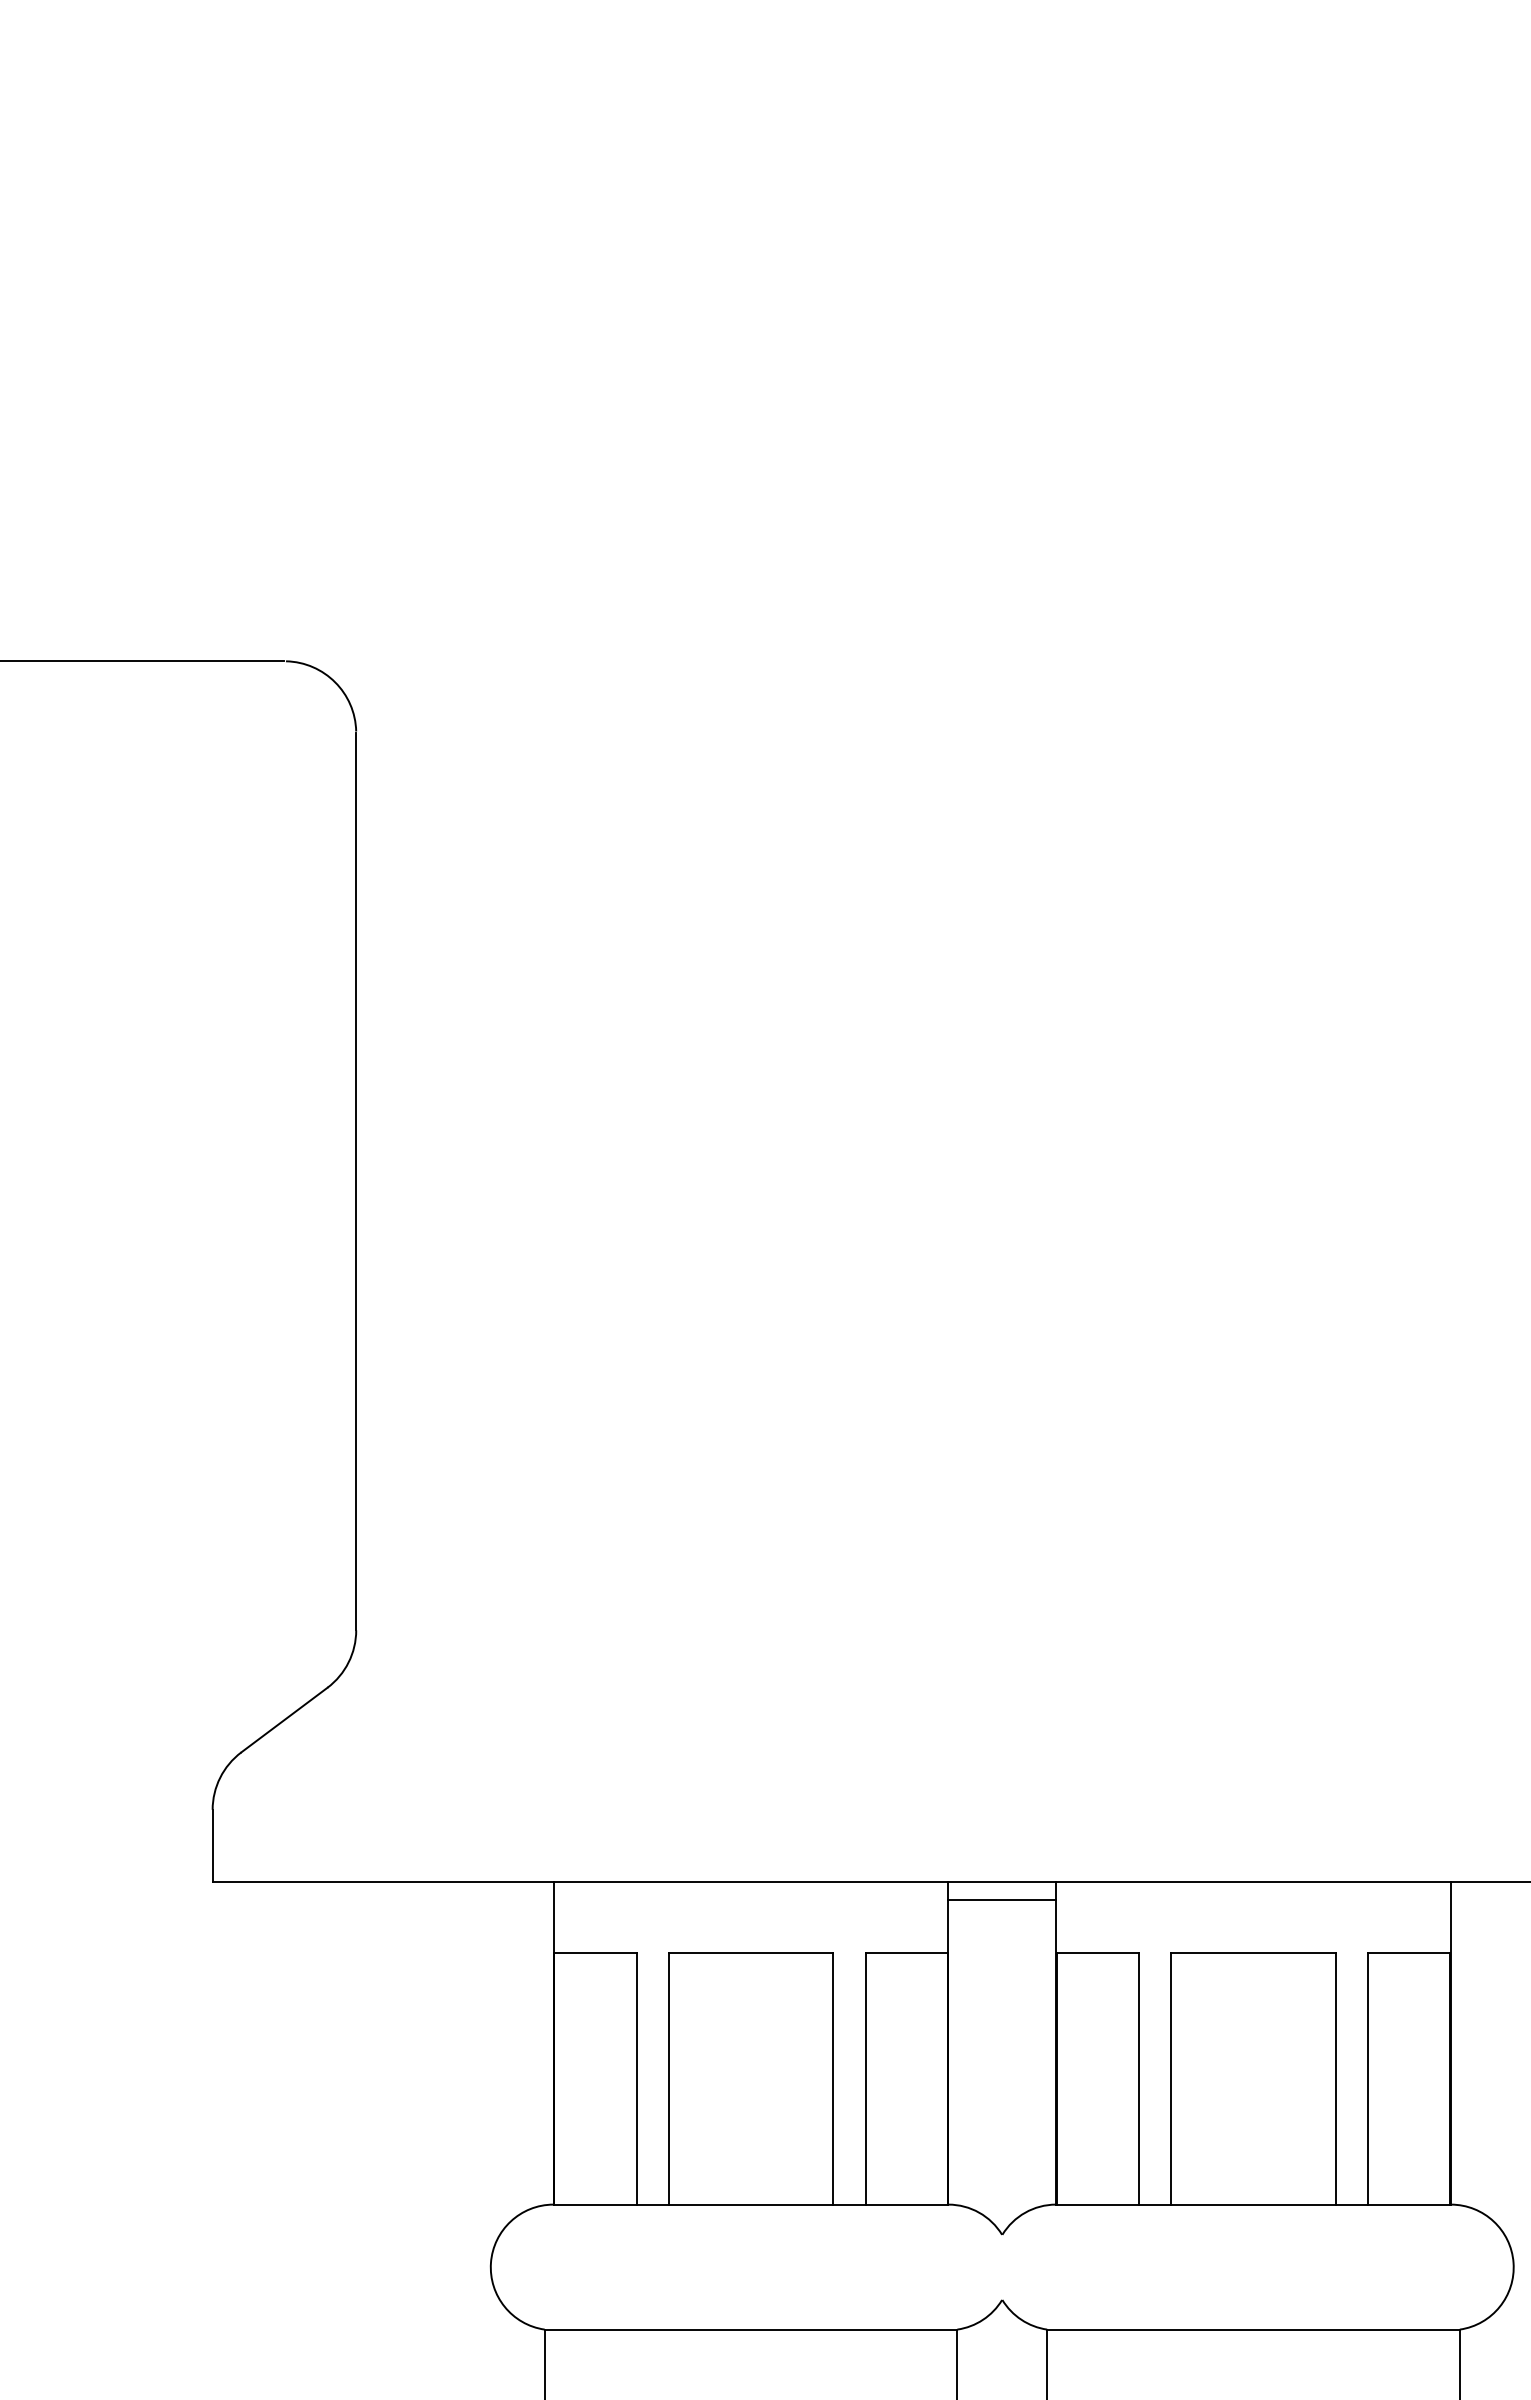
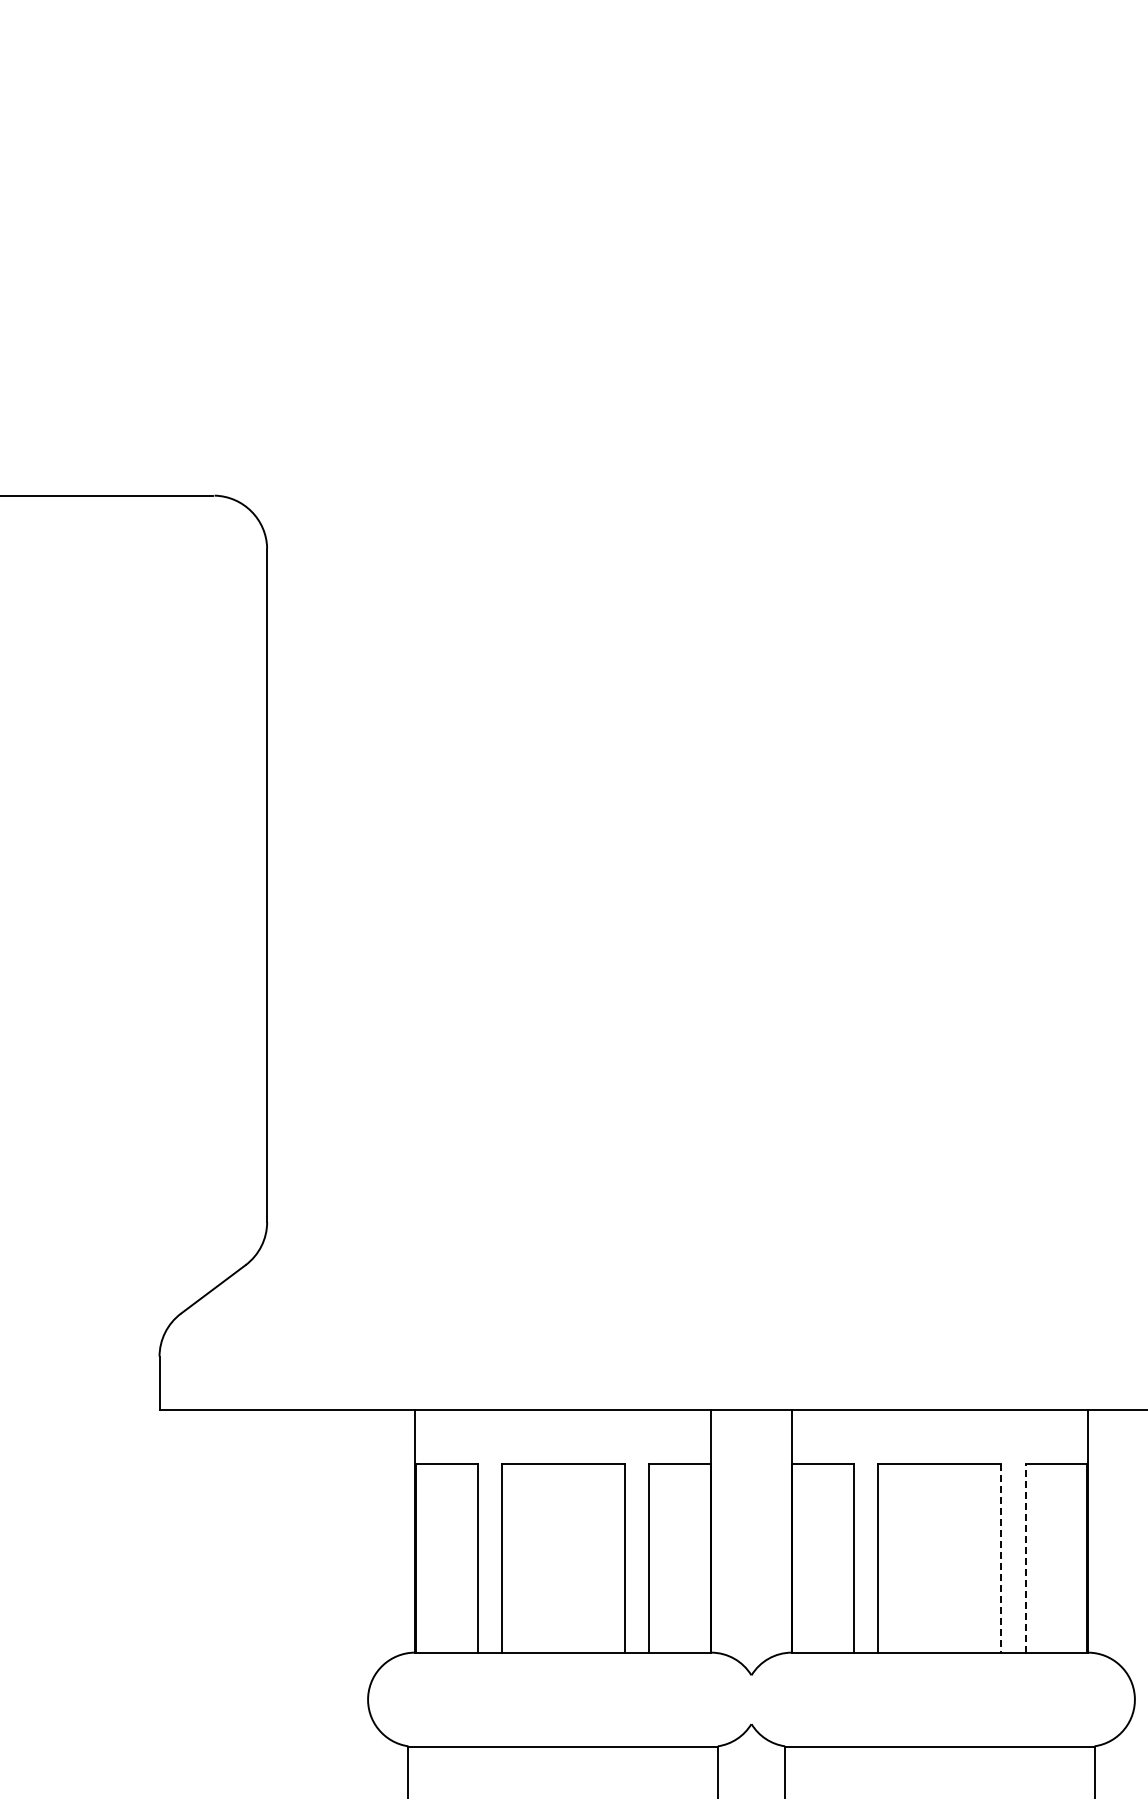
line: (1002, 1898) -> (751, 1423), removed
line: (1367, 2077) -> (1025, 1557), solid -> dashed
line: (1335, 2079) -> (1001, 1558), solid -> dashed

